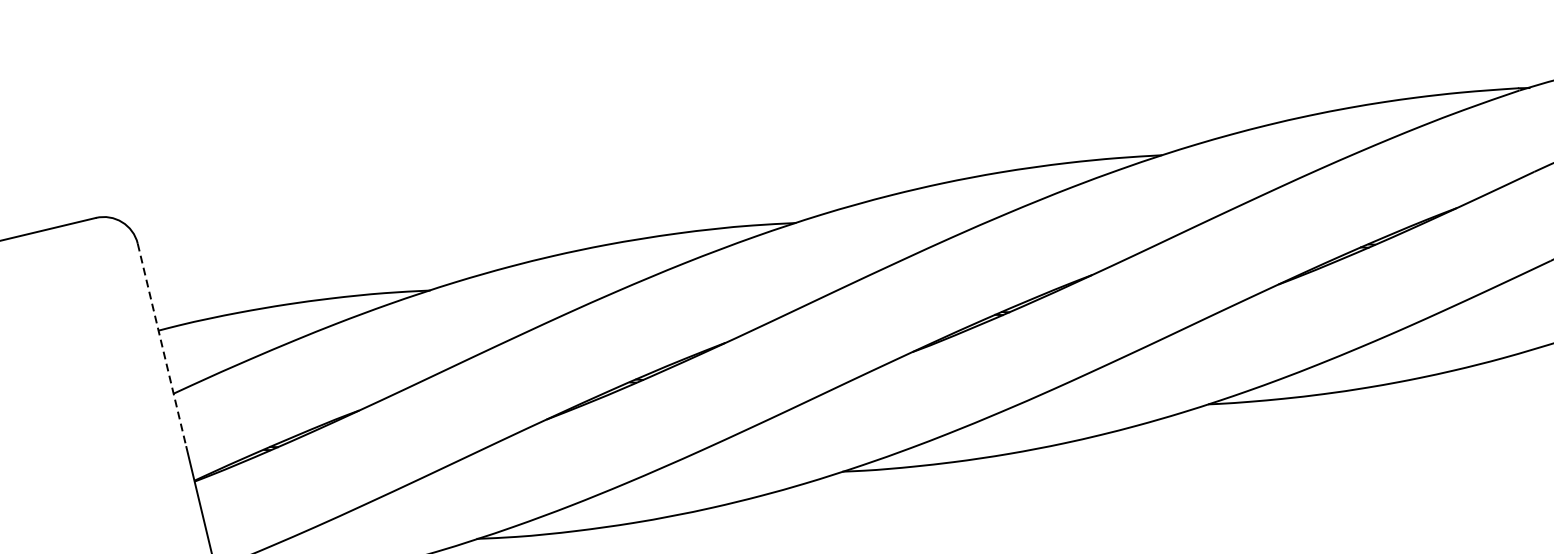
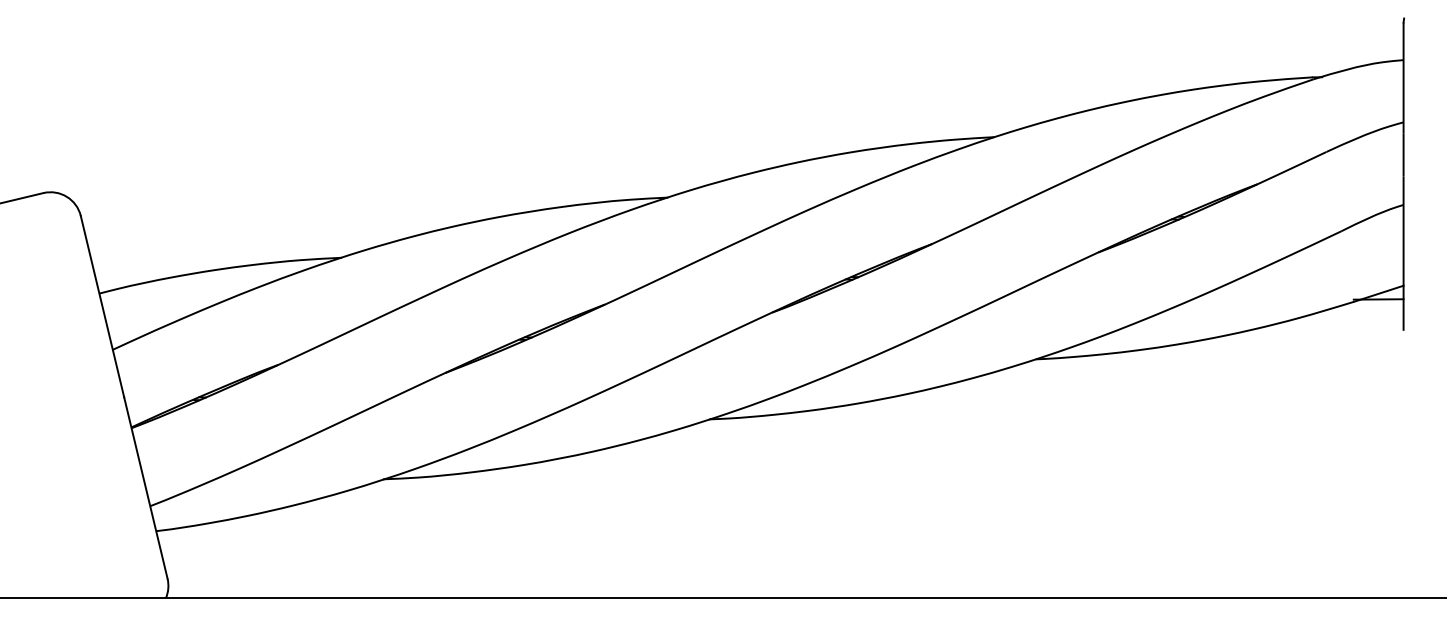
line: (162, 346) -> (102, 307), dashed -> solid

